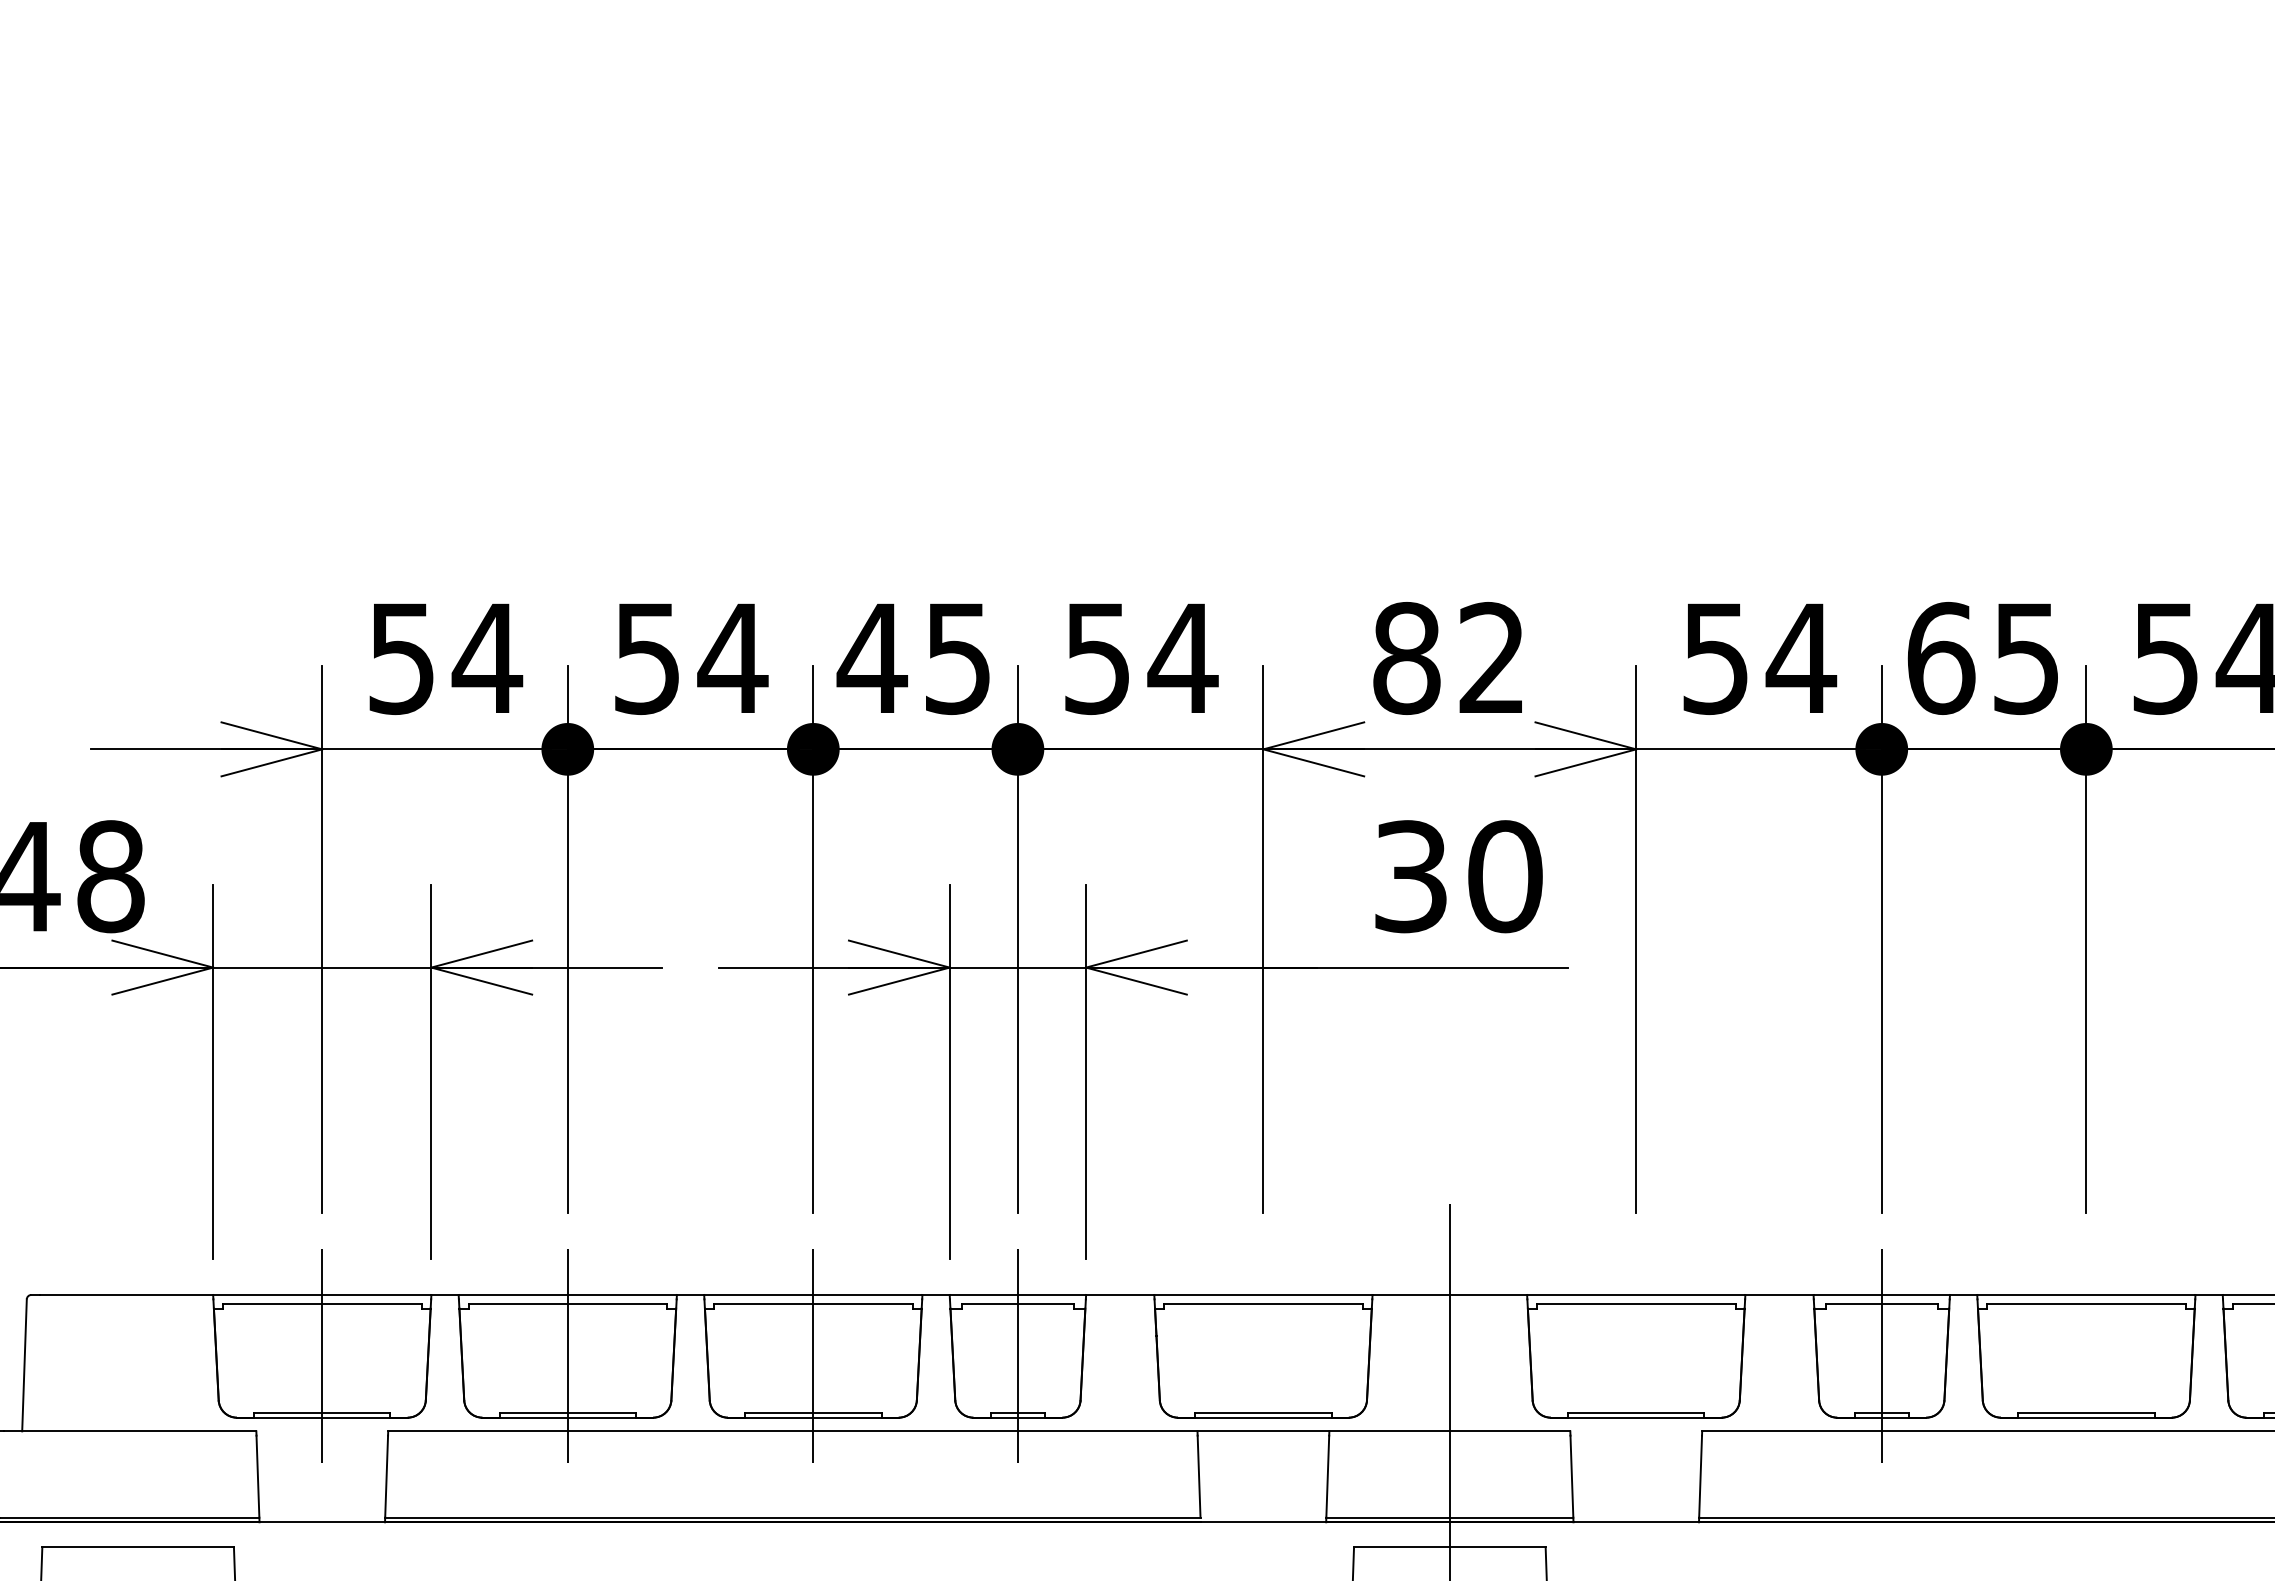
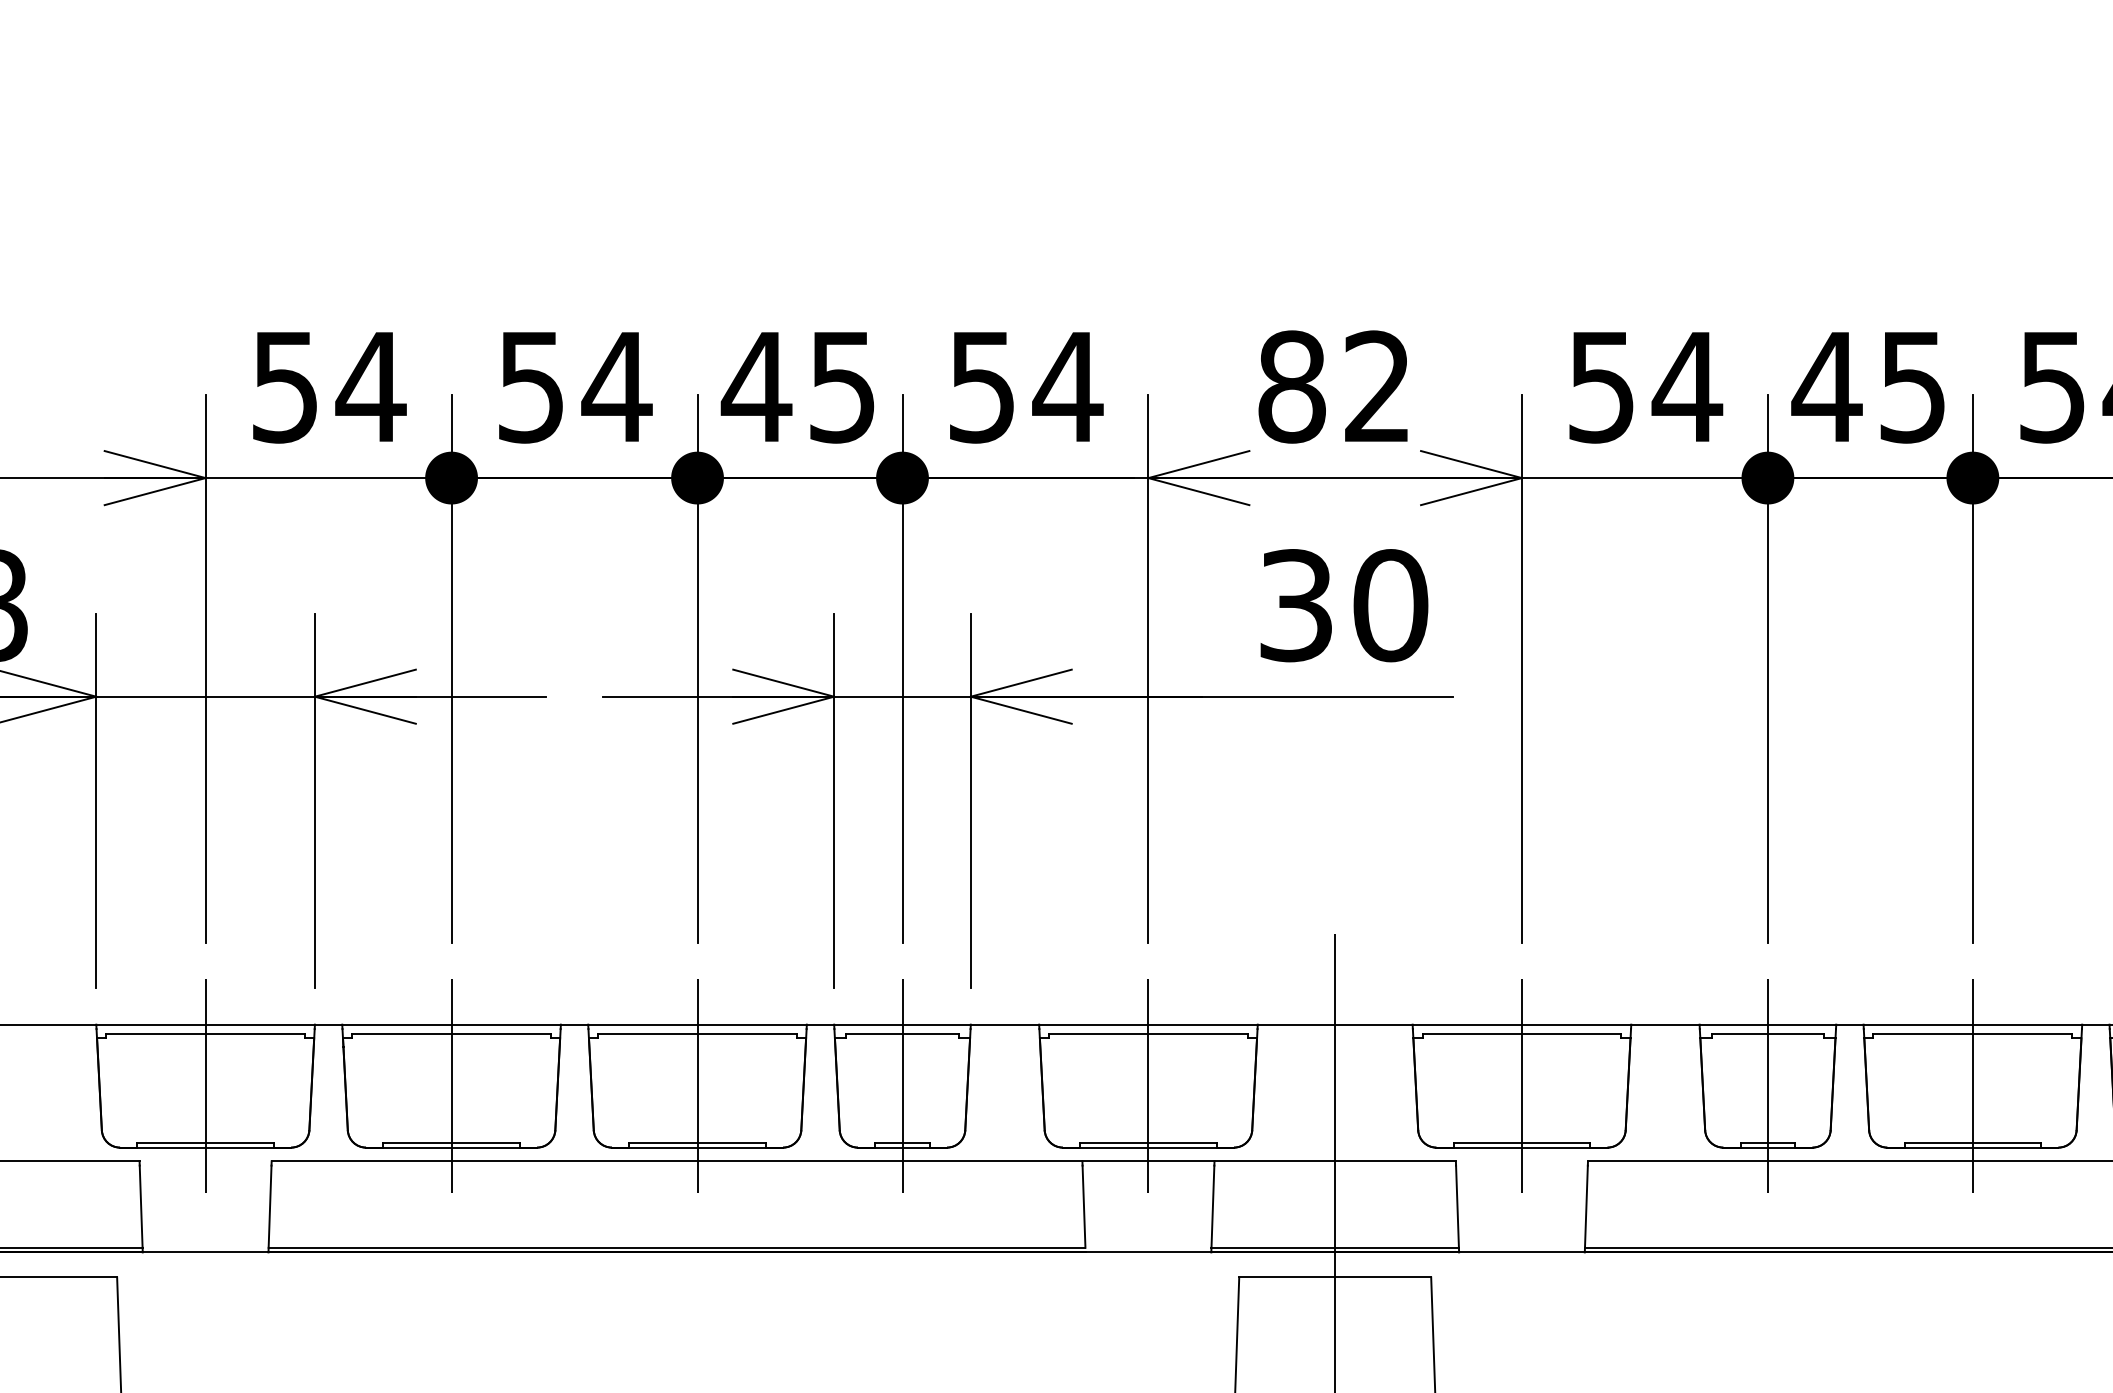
text: (1940, 657) -> (1826, 386), 65 -> 45
line: (1263, 1356) -> (1148, 1086), added
line: (1636, 1356) -> (1522, 1086), added
line: (2086, 1356) -> (1973, 1086), added

